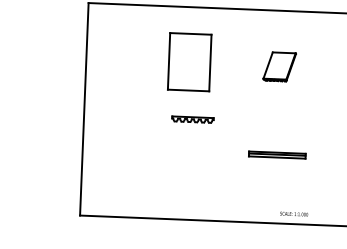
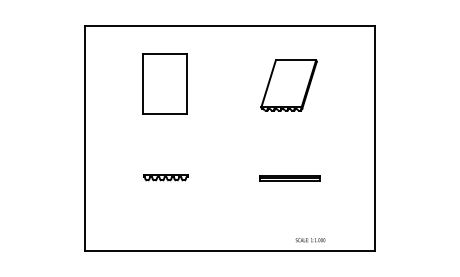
part: (189, 61) -> (164, 83), moved
part: (279, 66) -> (288, 85), size x1.67
part: (192, 119) -> (165, 177), moved

